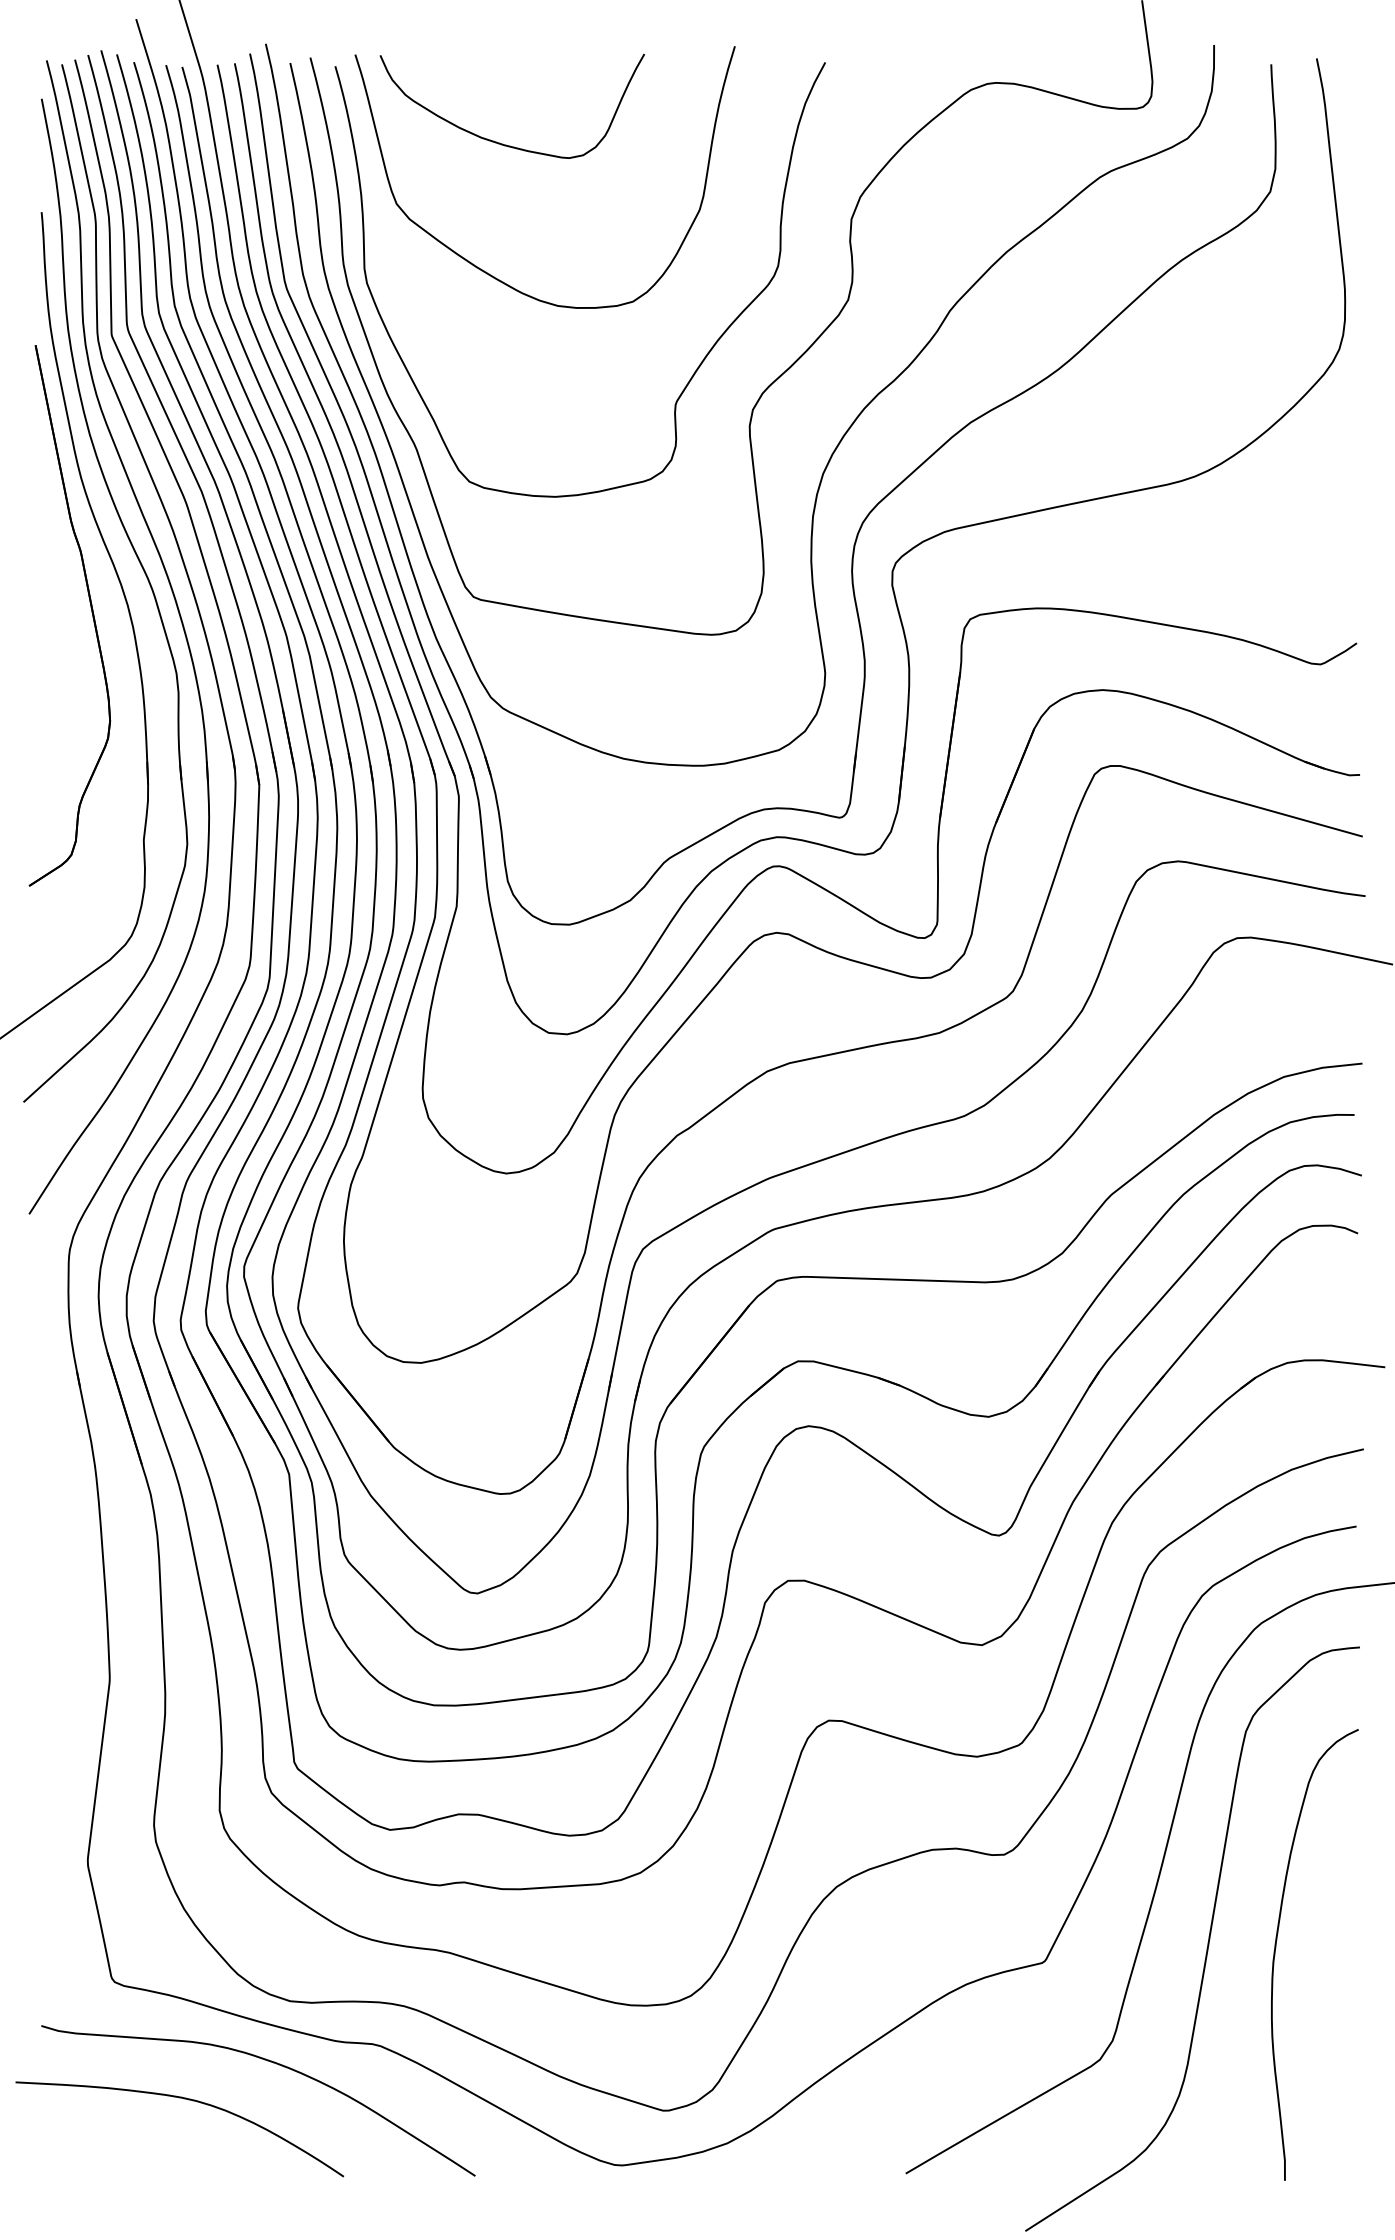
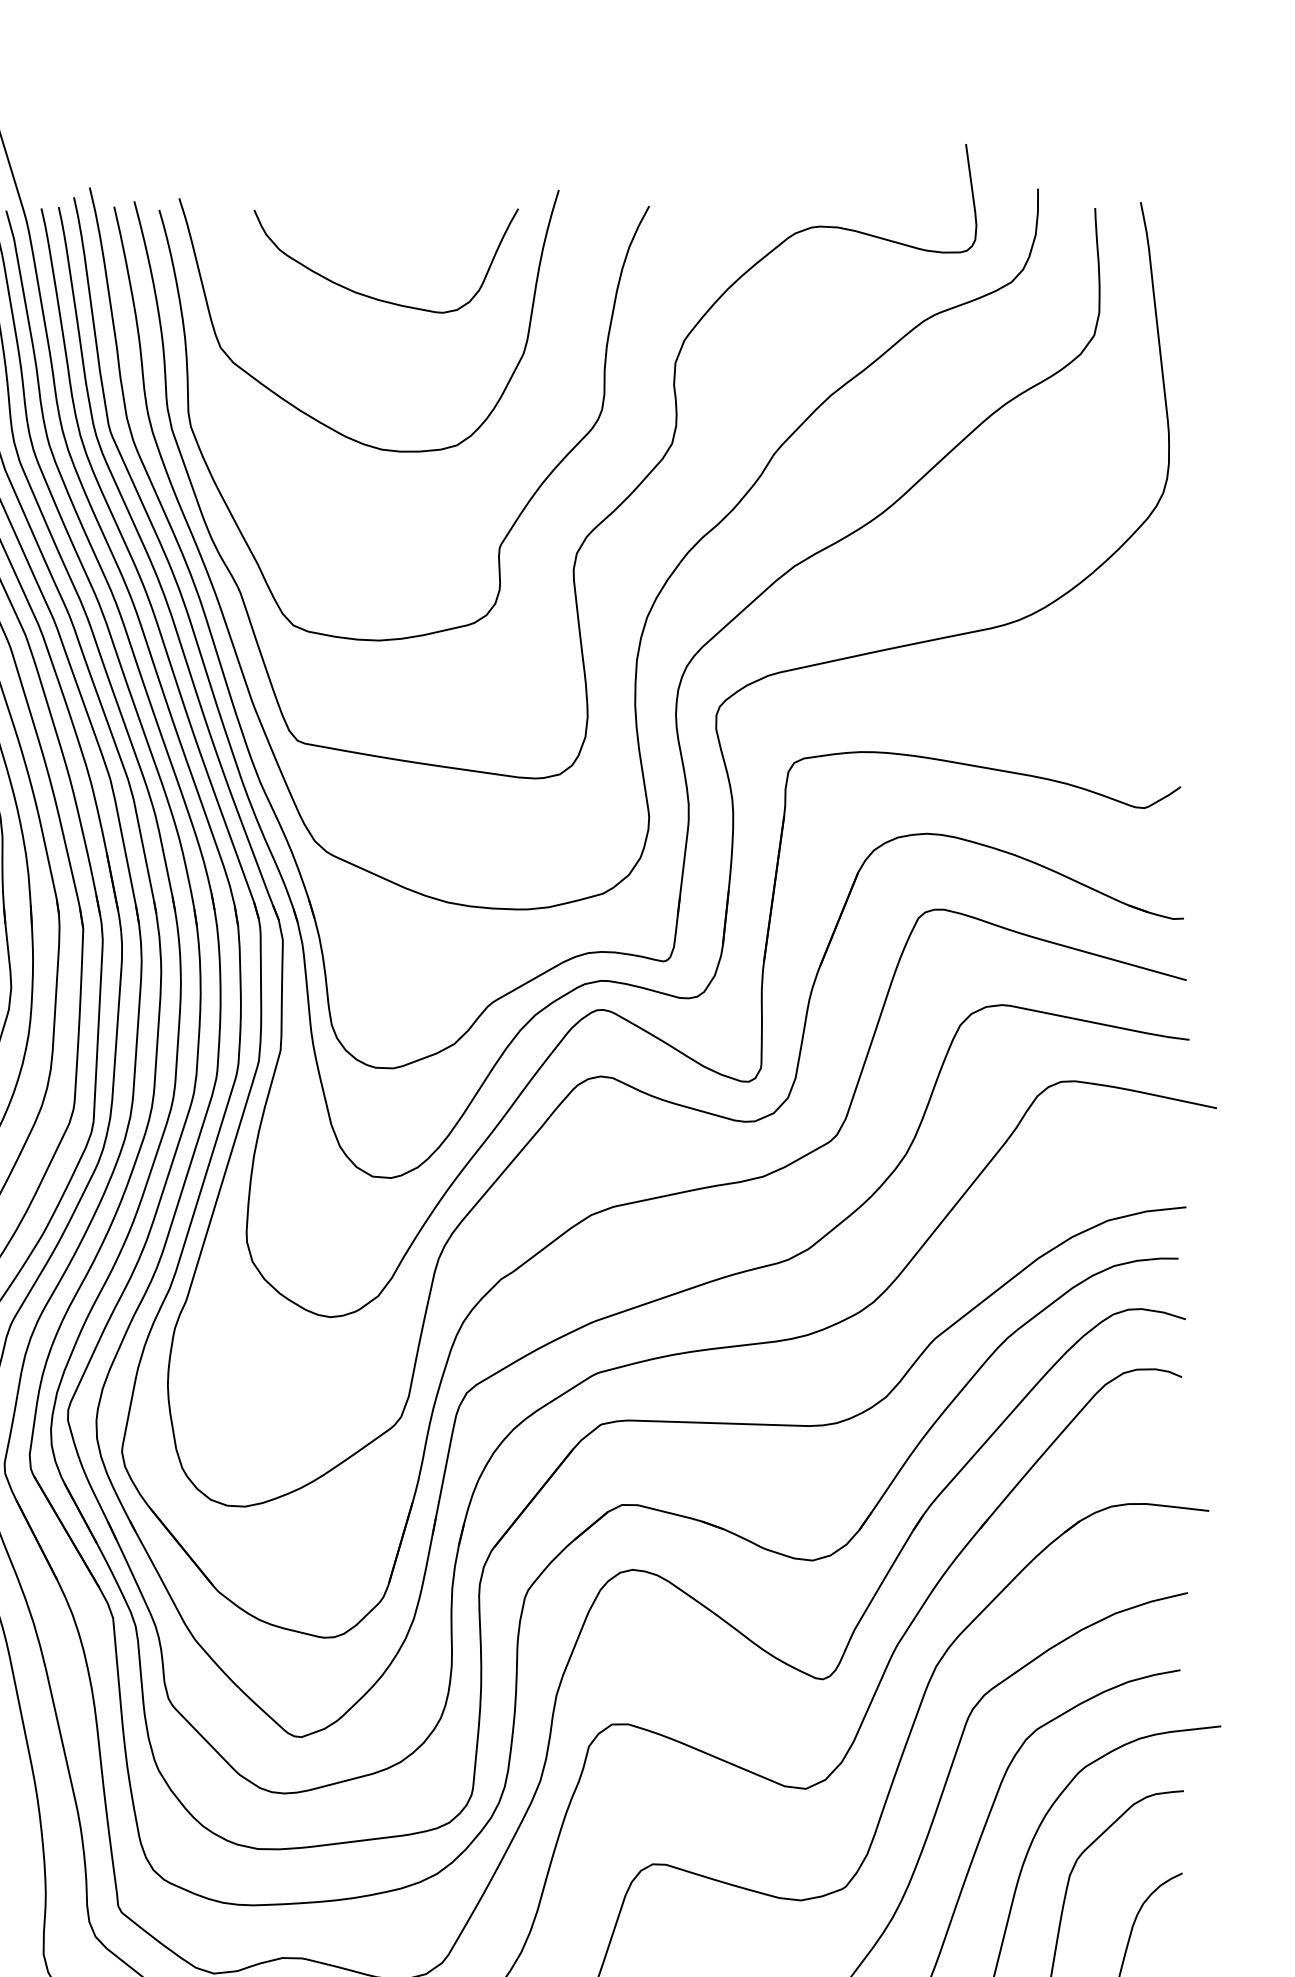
curve: (499, 142) -> (373, 297), moved

